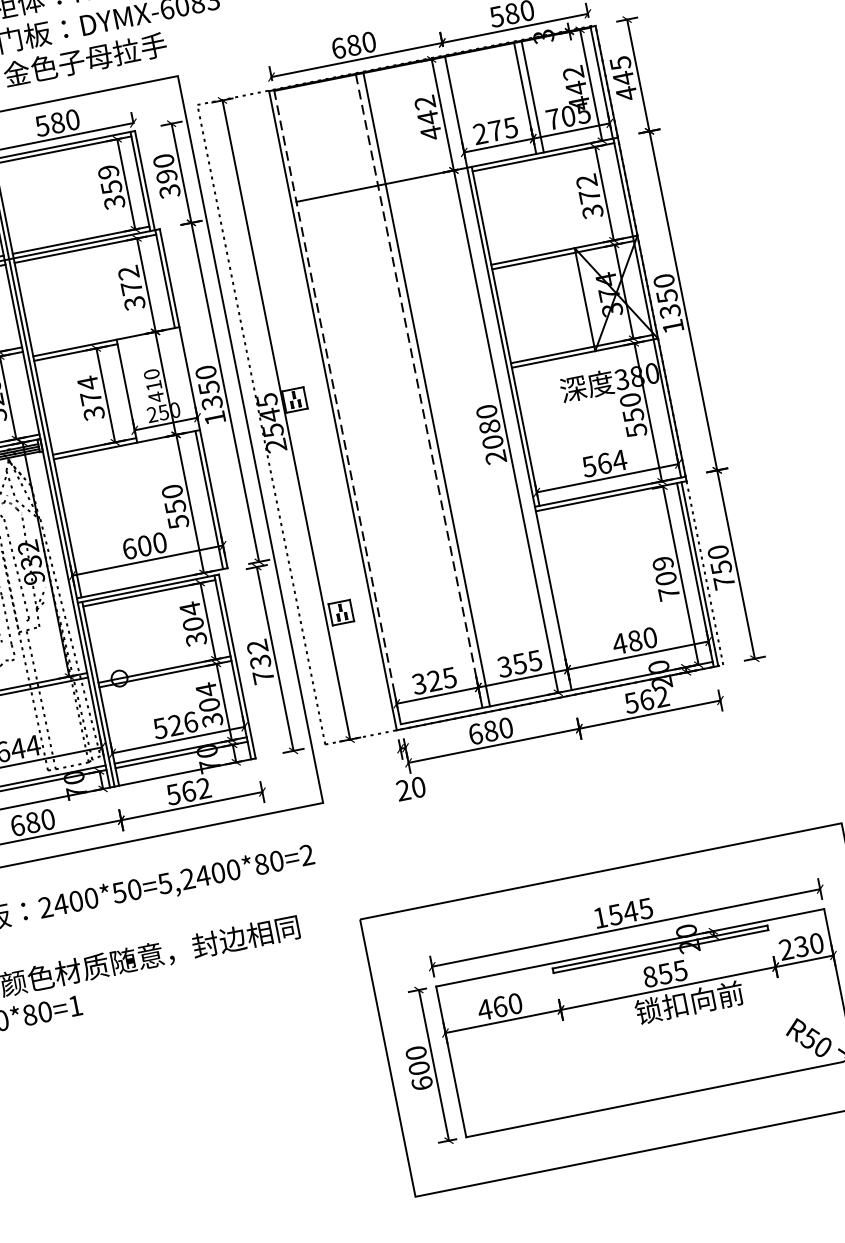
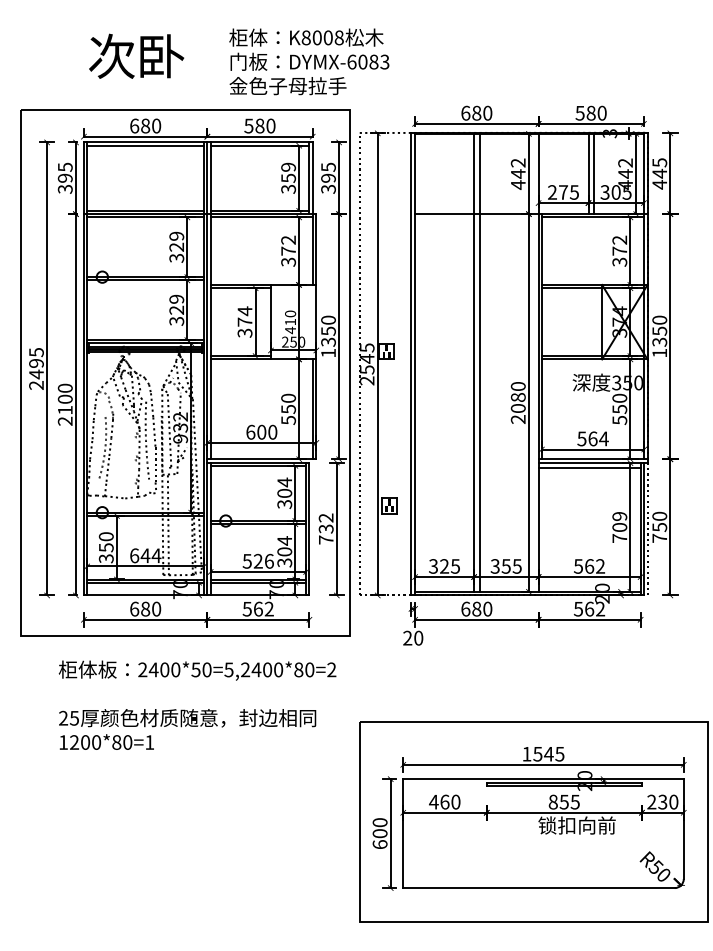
text: (552, 119) -> (604, 192), 705 -> 305
text: (163, 159) -> (328, 166), 390 -> 395
text: (636, 376) -> (627, 382), 380 -> 350
line: (419, 390) -> (474, 362), dashed -> solid
line: (338, 409) -> (415, 364), dashed -> solid
line: (607, 505) -> (589, 468), added
text: (635, 640) -> (589, 566), 480 -> 562

